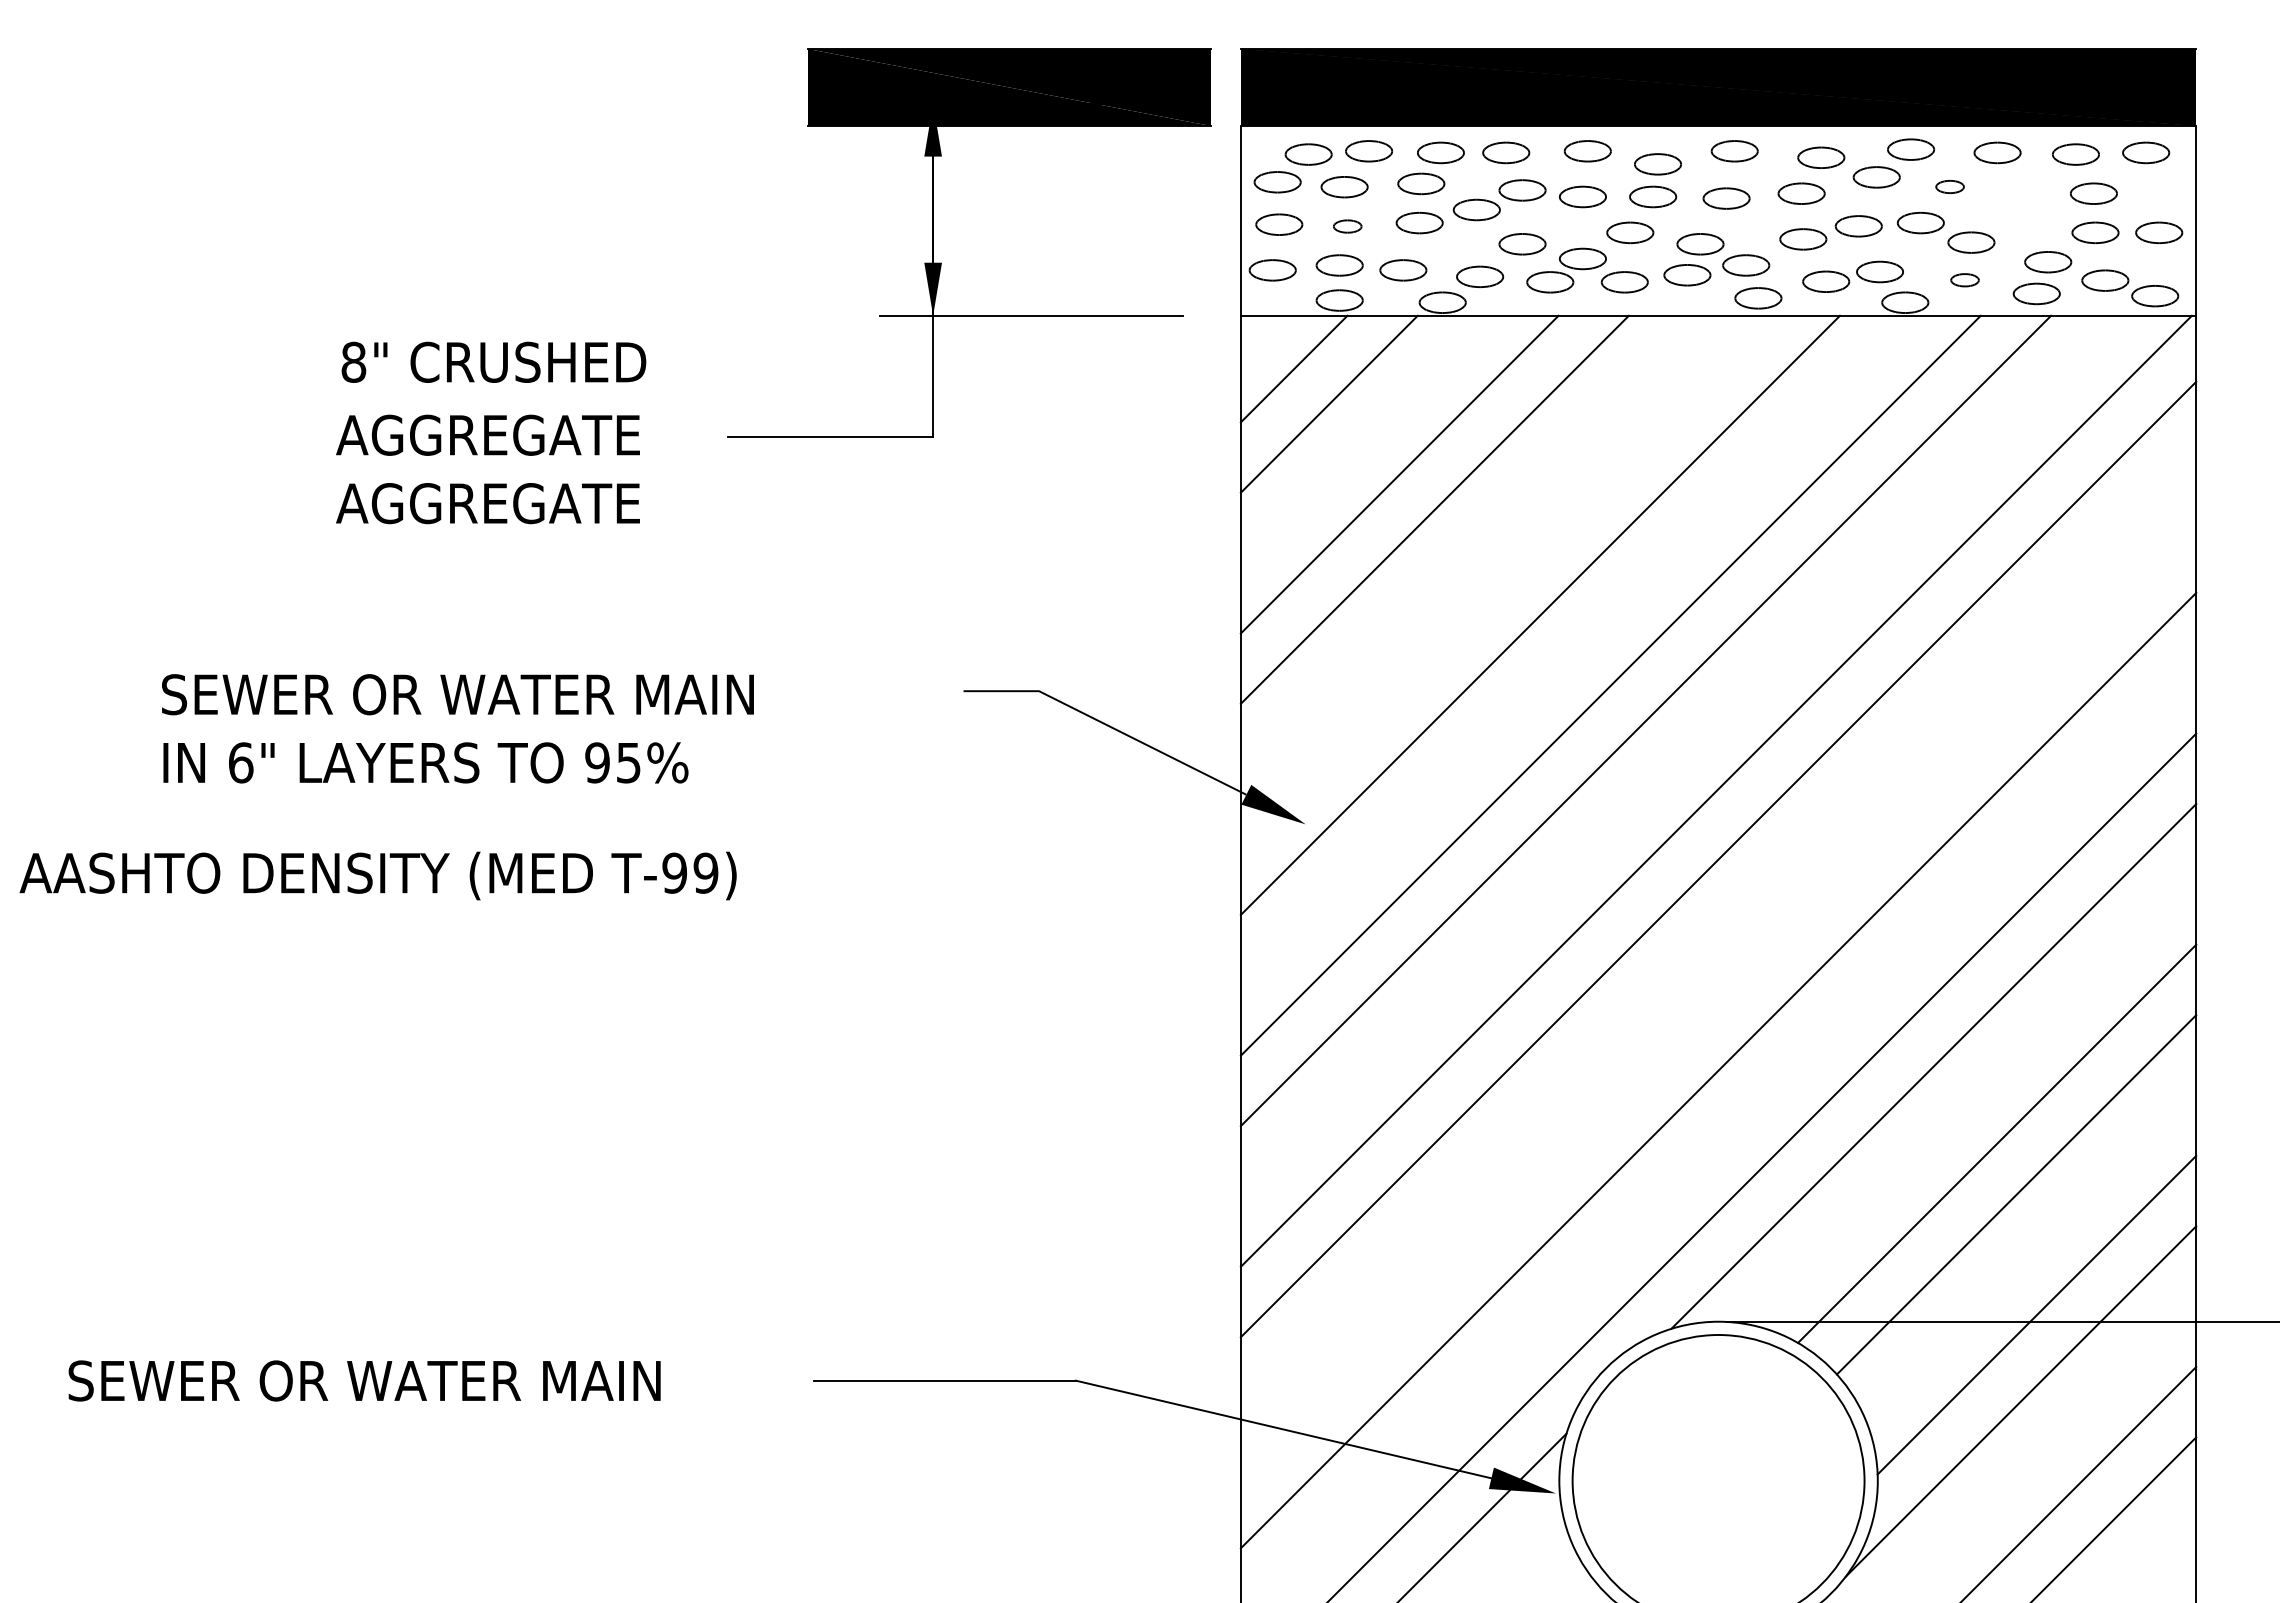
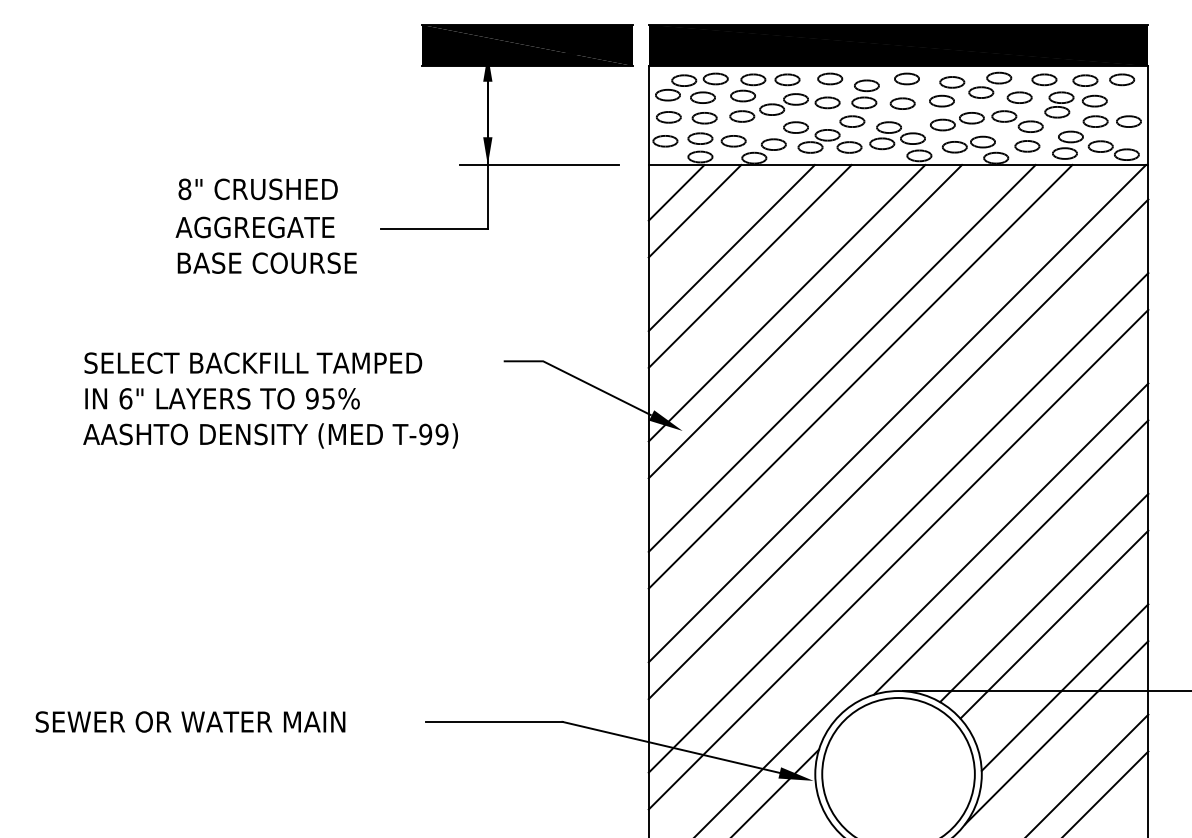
part: (1949, 186) -> (1019, 97), size x1.67
part: (2026, 200) -> (1059, 104), added
part: (1347, 226) -> (704, 118), size x1.67
part: (1965, 280) -> (1027, 146), size x1.67
text: (507, 502) -> (265, 262), AGGREGATE -> BASE COURSE
line: (1504, 580) -> (786, 303), added
text: (515, 693) -> (269, 362), SEWER OR WATER MAIN -> SELECT BACKFILL TAMPED
text: (377, 875) -> (270, 435), moved
line: (1718, 999) -> (898, 522), added

